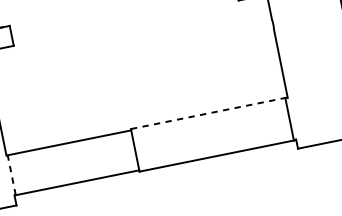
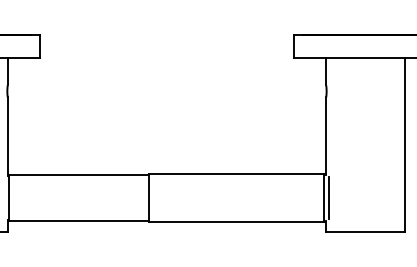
line: (208, 113) -> (236, 173), dashed -> solid
line: (293, 117) -> (328, 197), added
line: (12, 175) -> (9, 198), dashed -> solid

